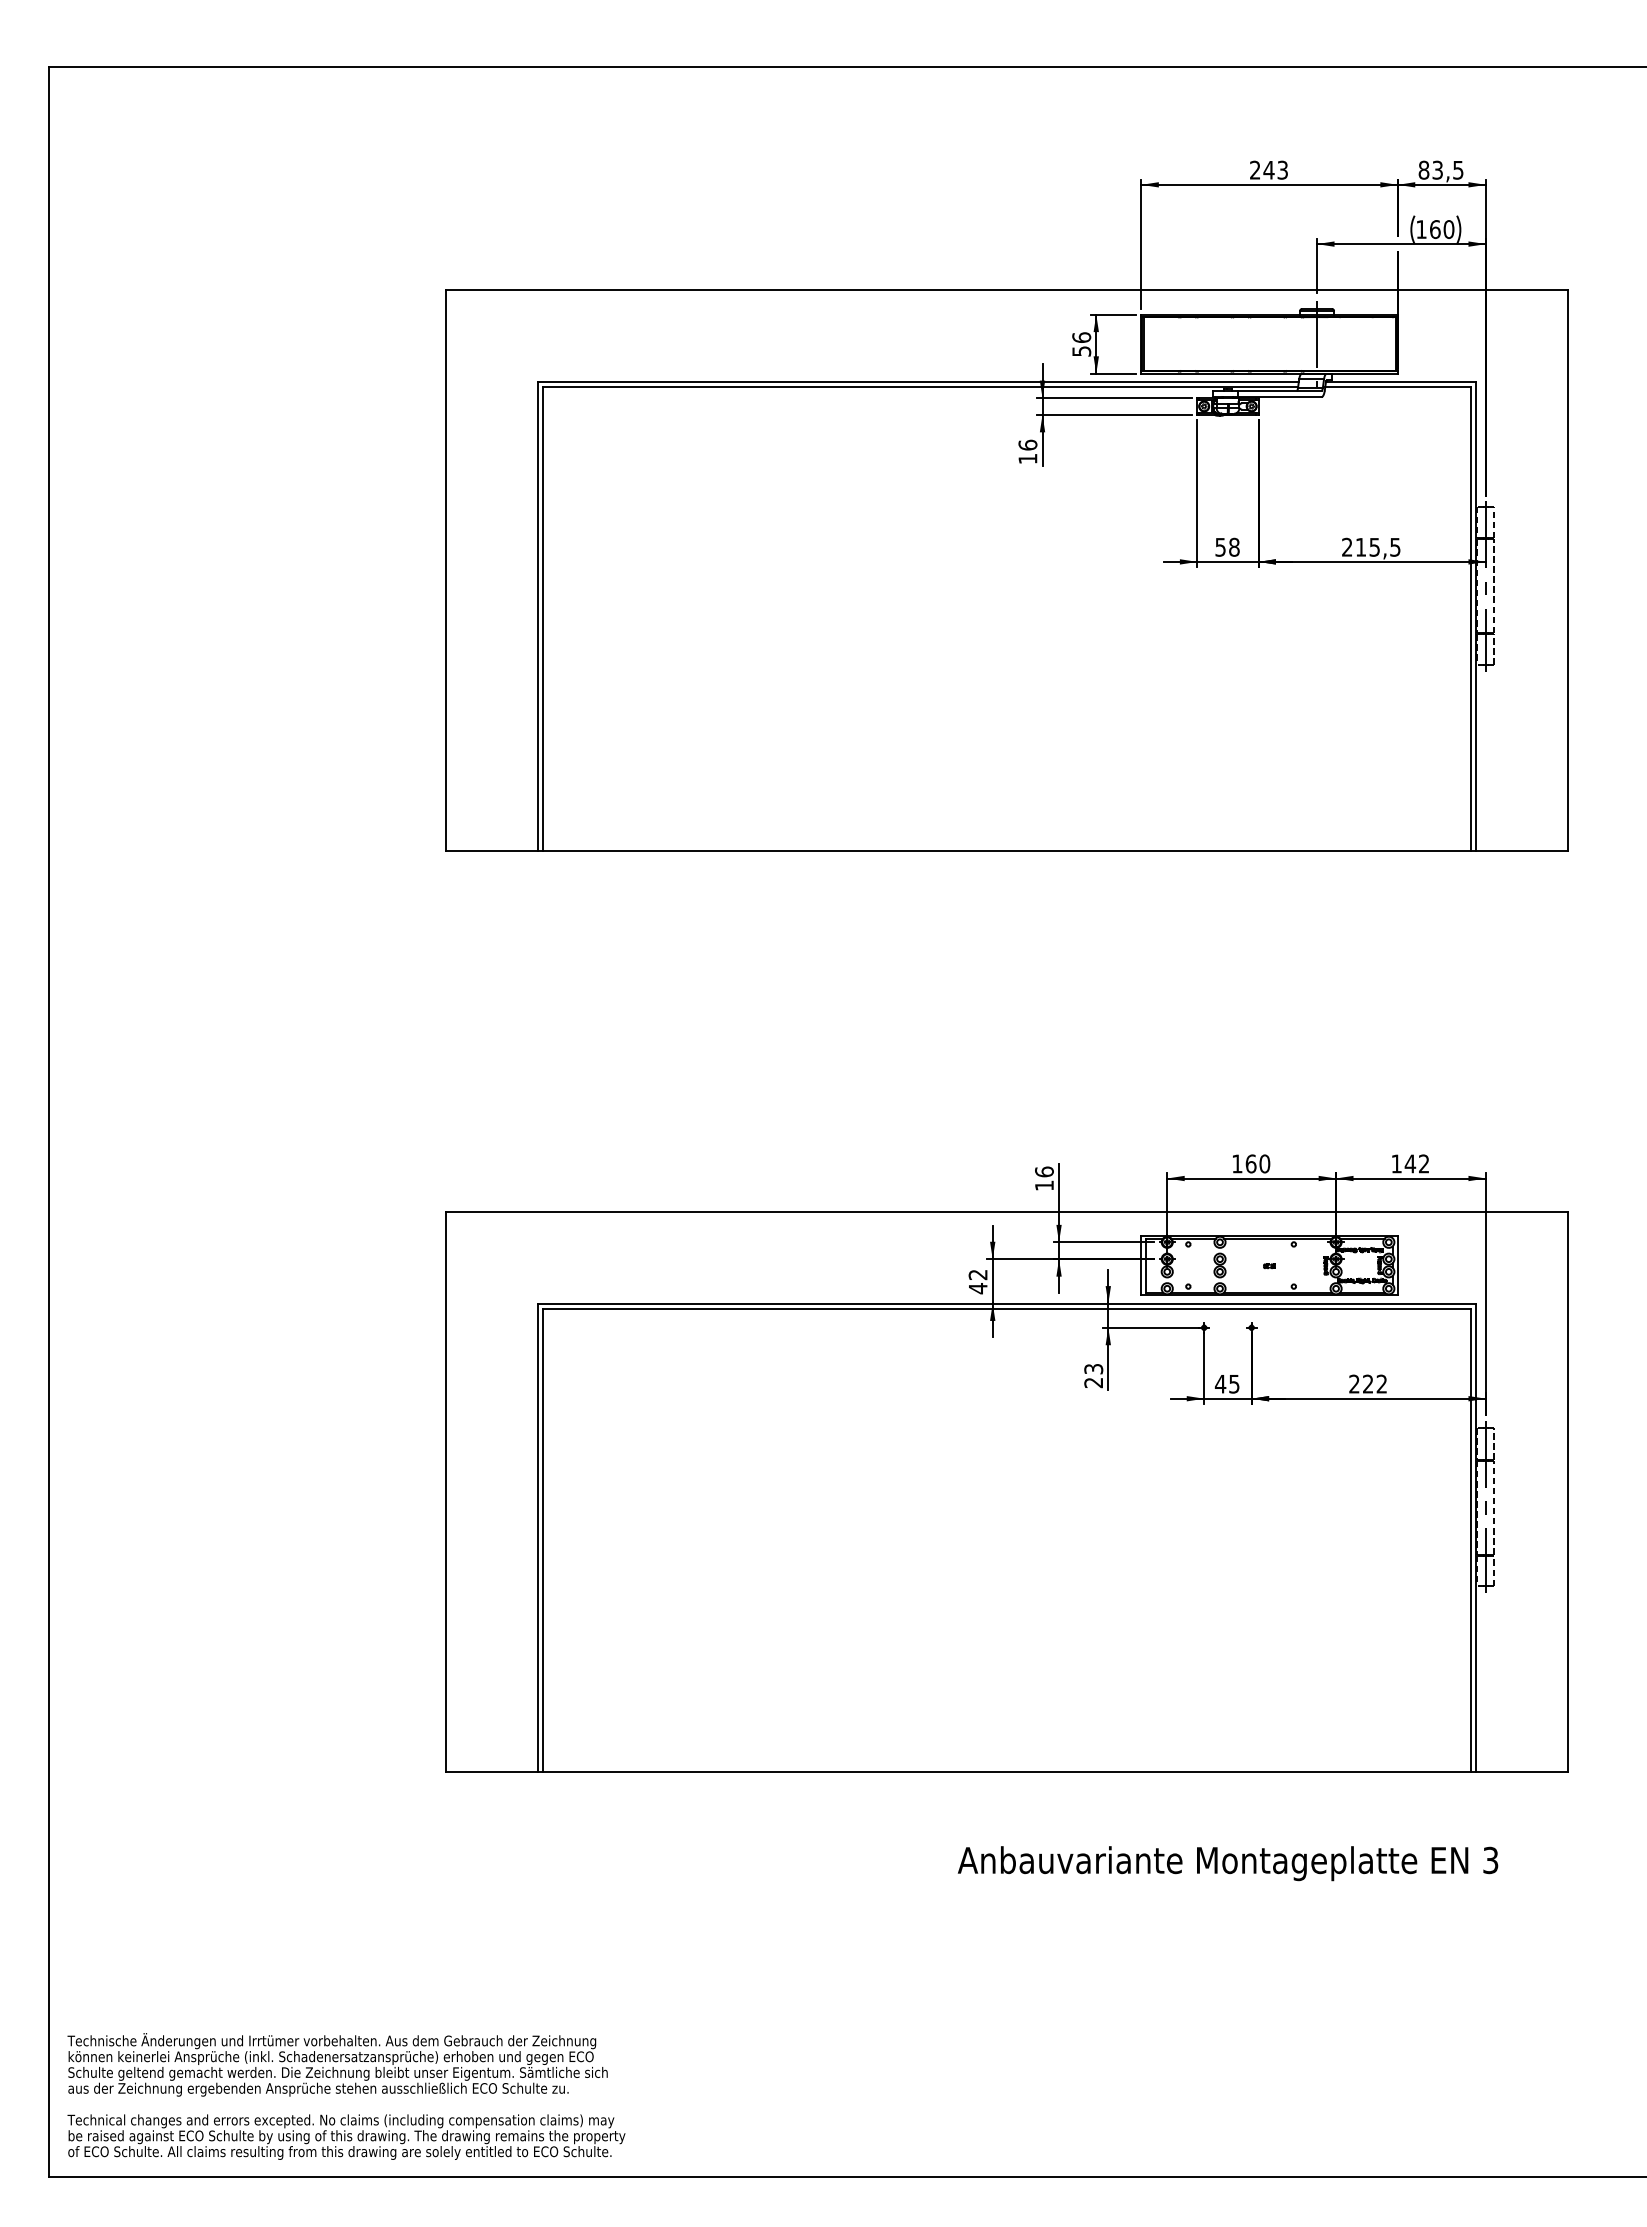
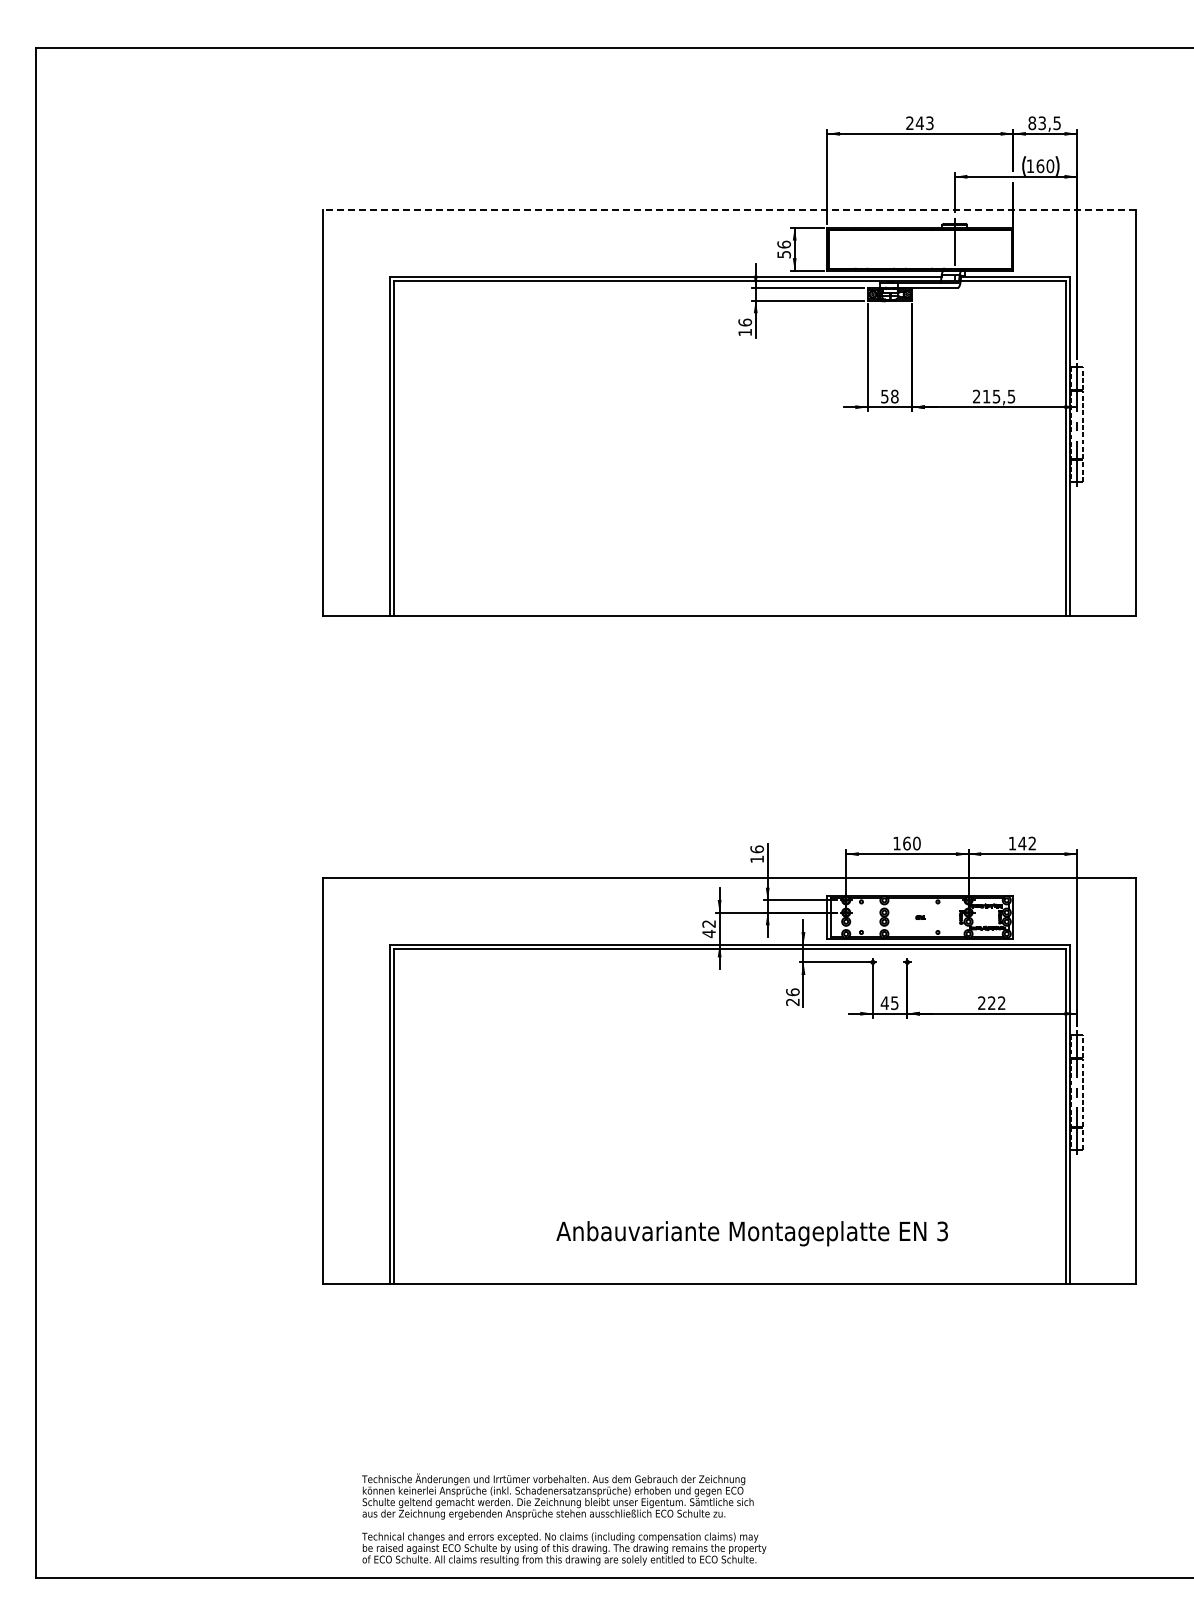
line: (1006, 290) -> (729, 210), solid -> dashed
text: (1093, 1369) -> (792, 992), 23 -> 26
text: (1227, 1863) -> (751, 1233), moved
text: (346, 2096) -> (564, 1519), moved

